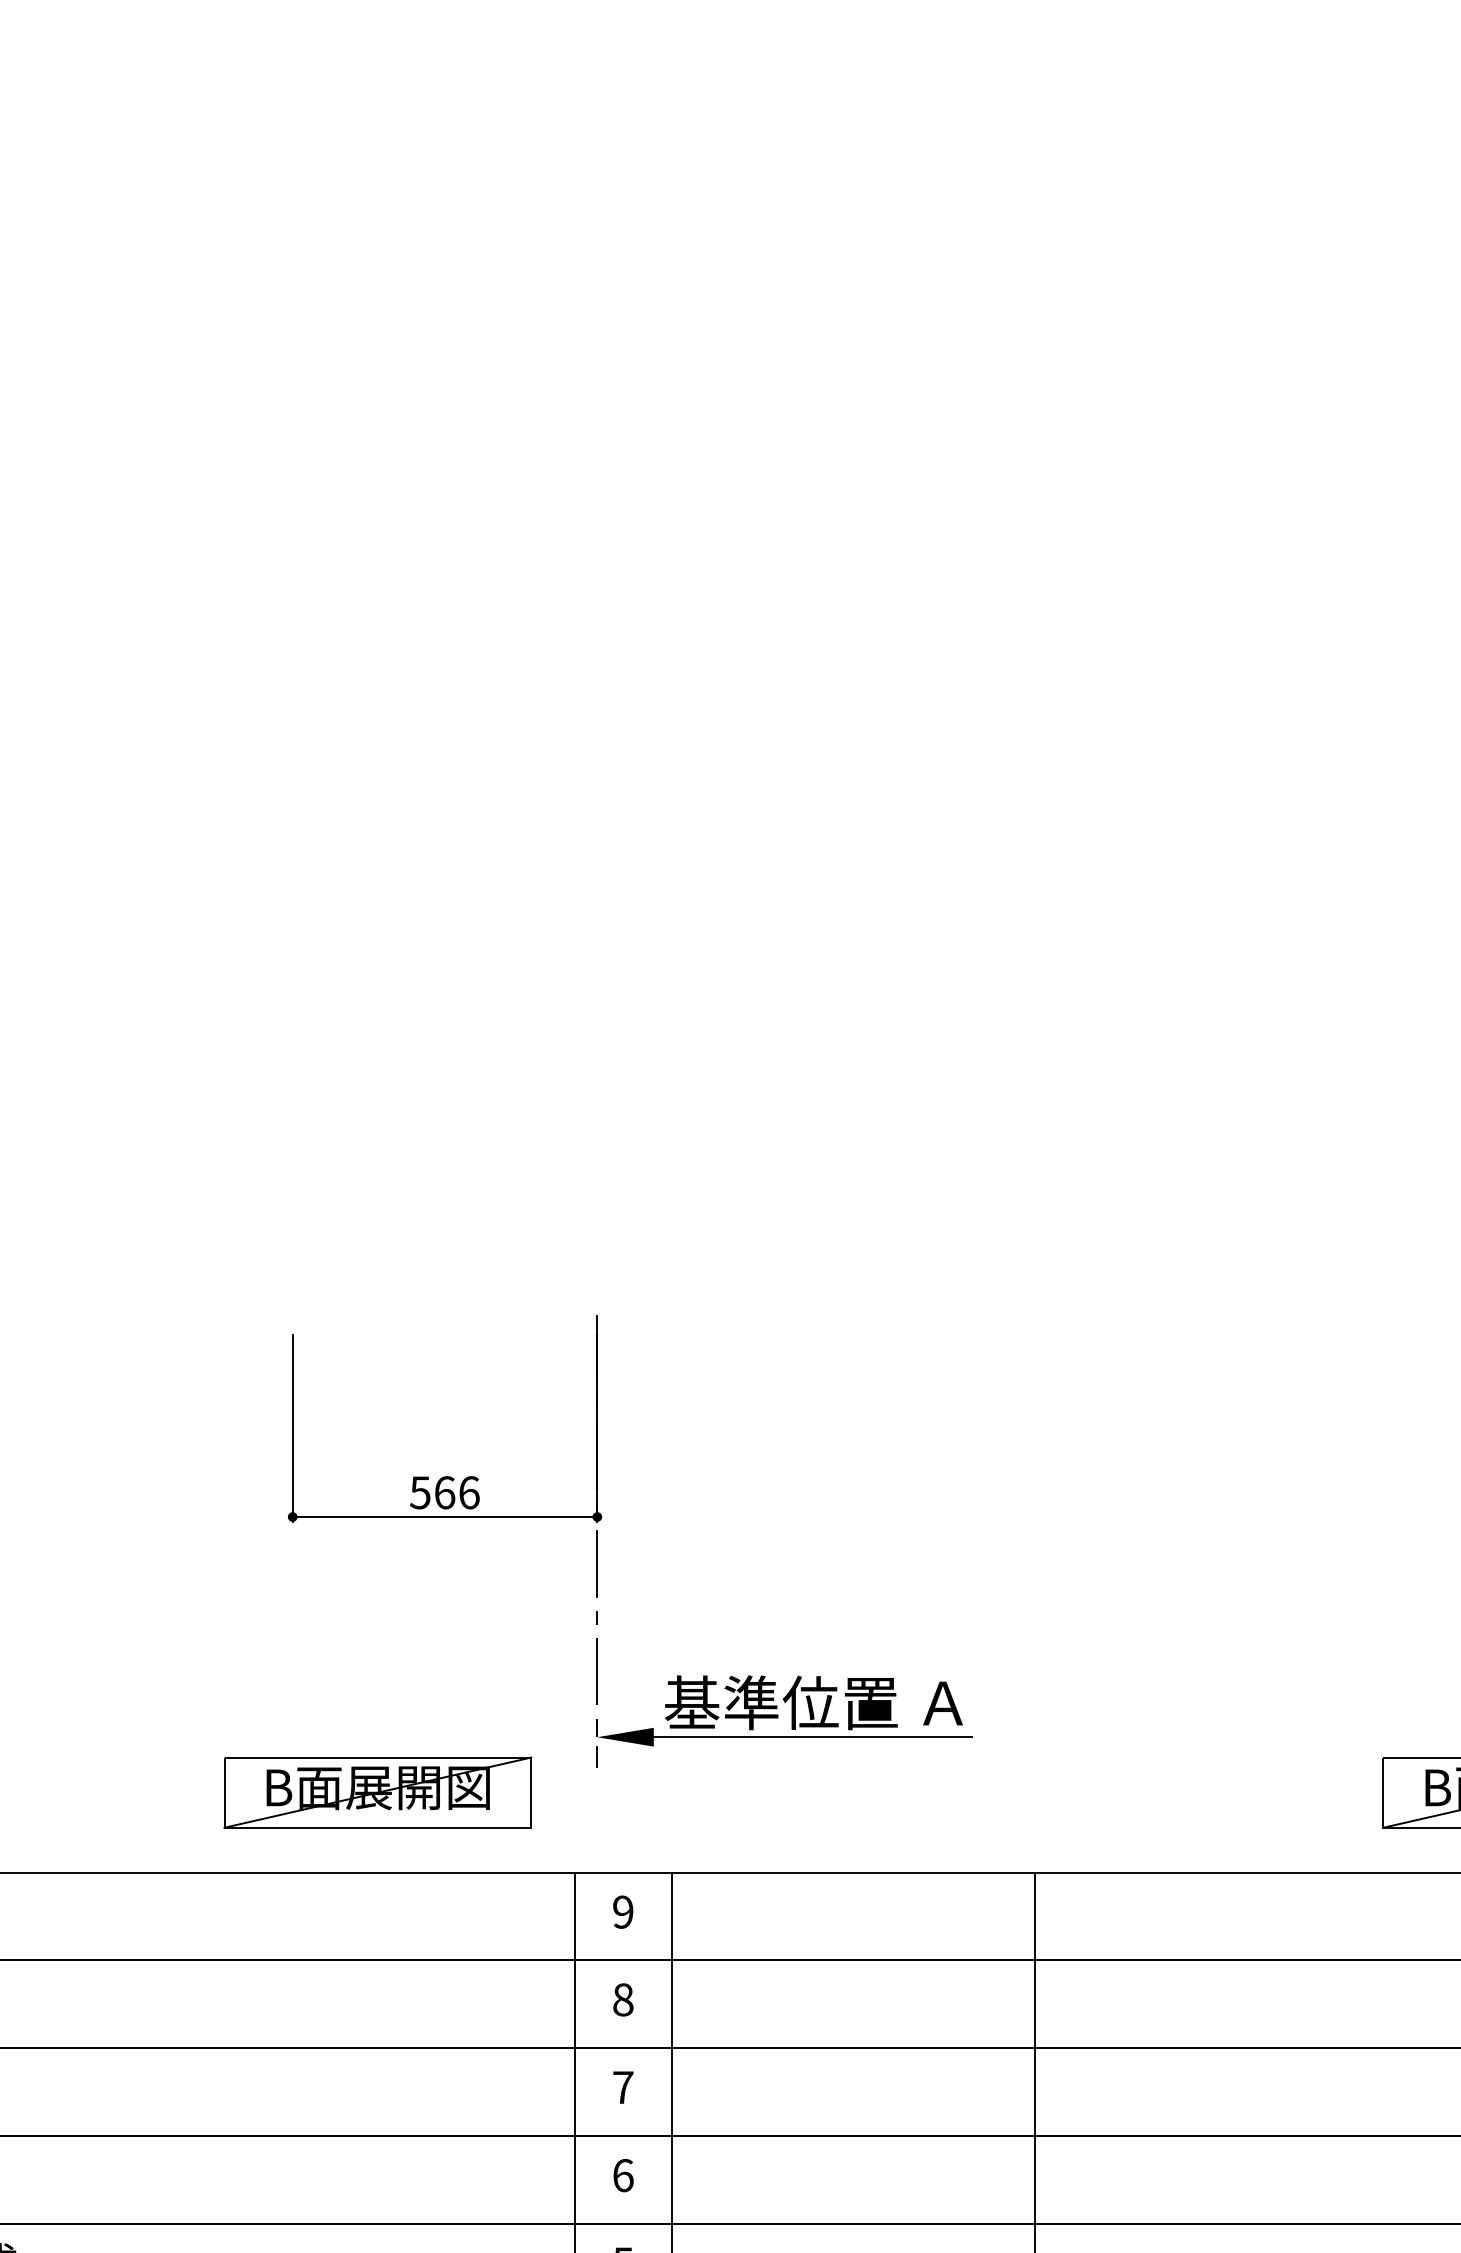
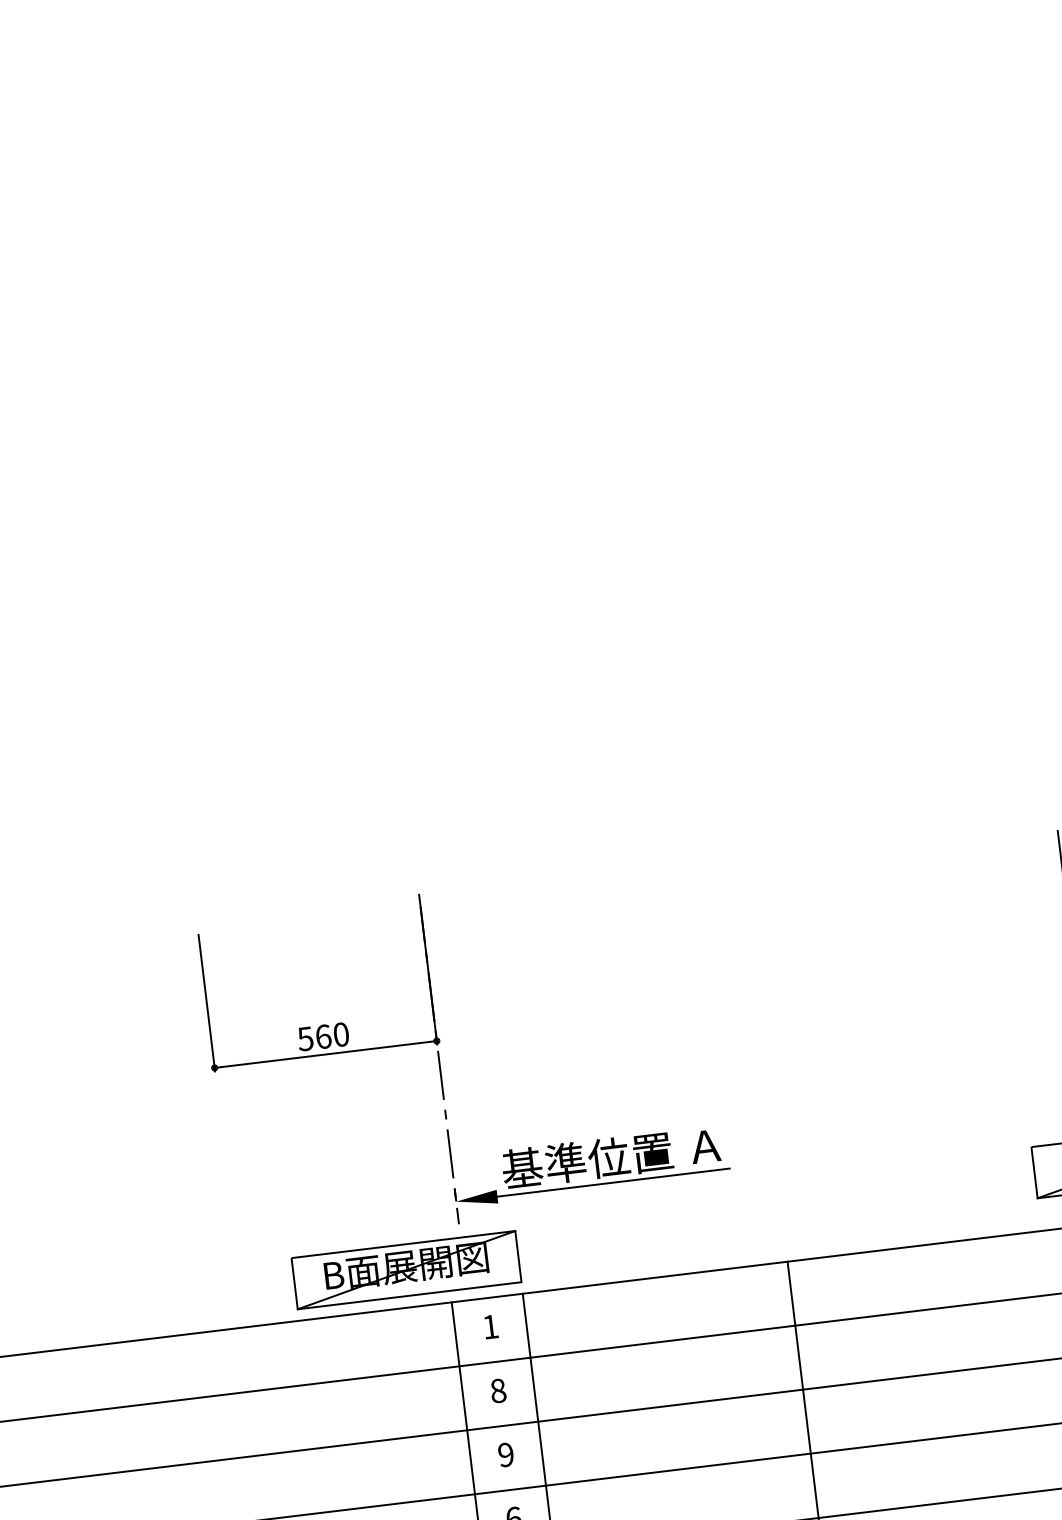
text: (469, 1492) -> (341, 1034), 566 -> 560
part: (377, 1792) -> (406, 1270), moved
text: (623, 1911) -> (490, 1326), 9 -> 1
text: (623, 2087) -> (506, 1454), 7 -> 9

